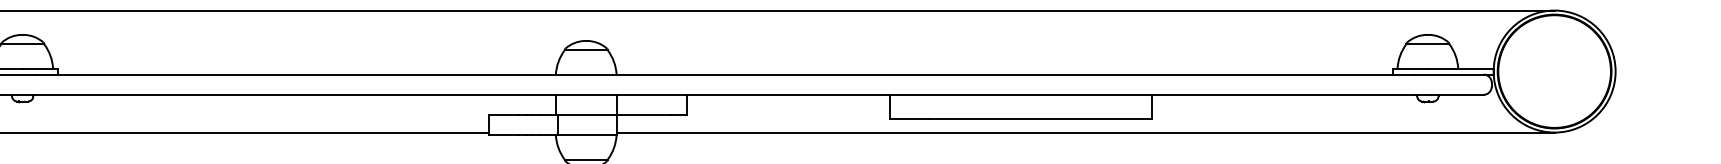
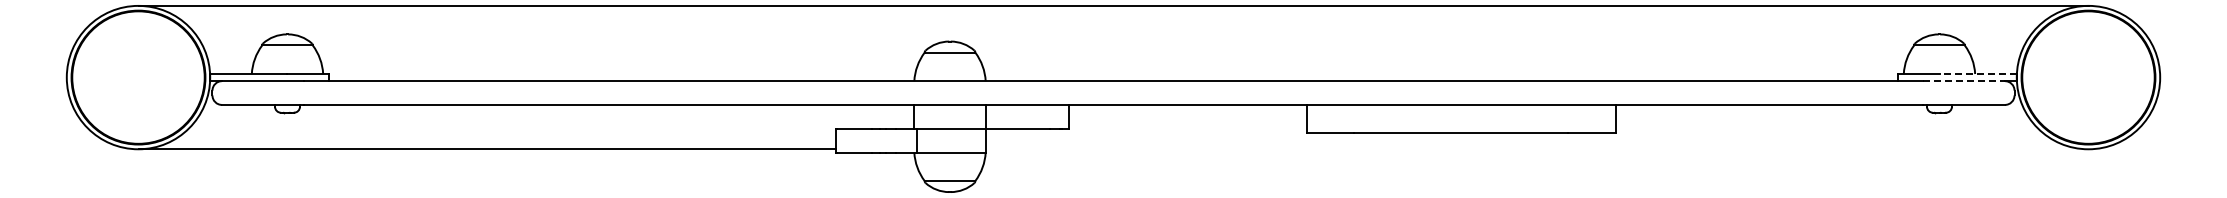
line: (1461, 68) -> (1978, 74), solid -> dashed
line: (1449, 74) -> (1964, 81), solid -> dashed
line: (1085, 132) -> (1536, 149), removed

